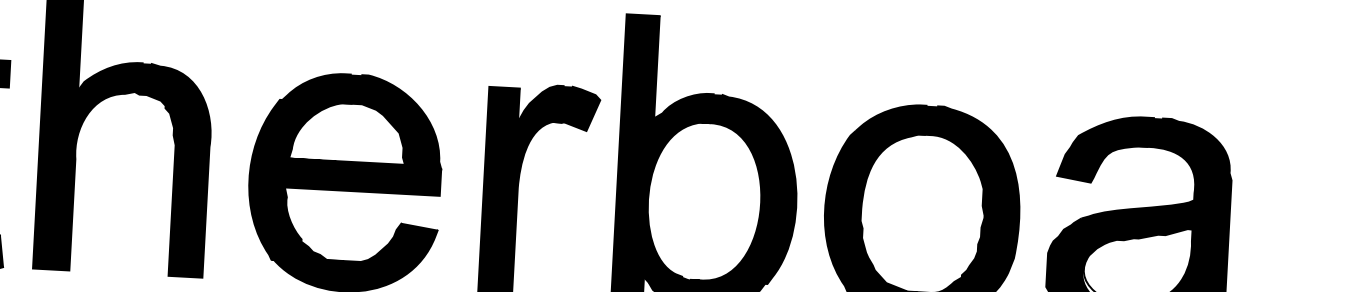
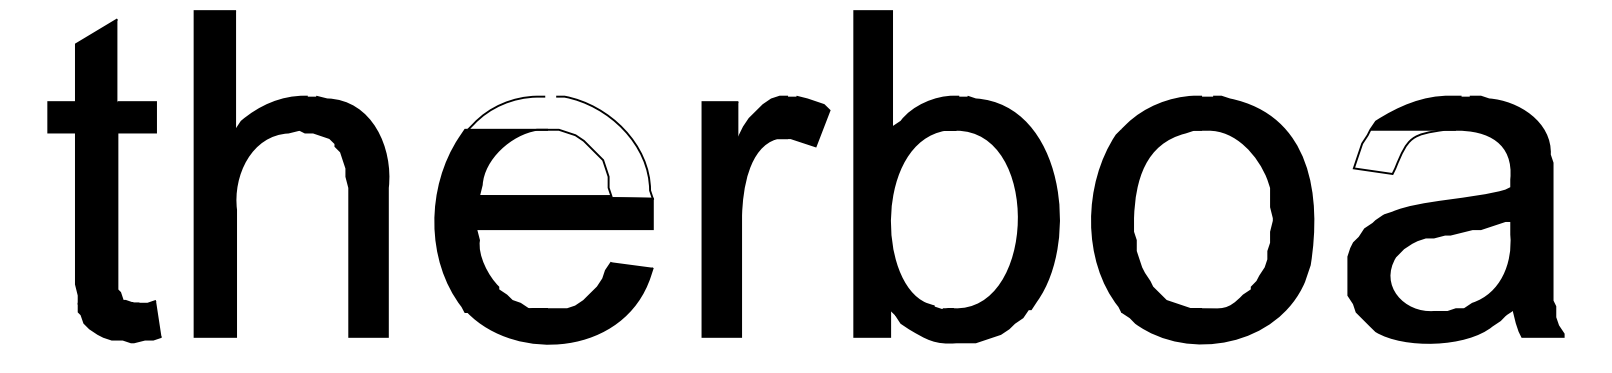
fill: (361, 119) -> (559, 147), removed
fill: (1102, 163) -> (1404, 151), removed

